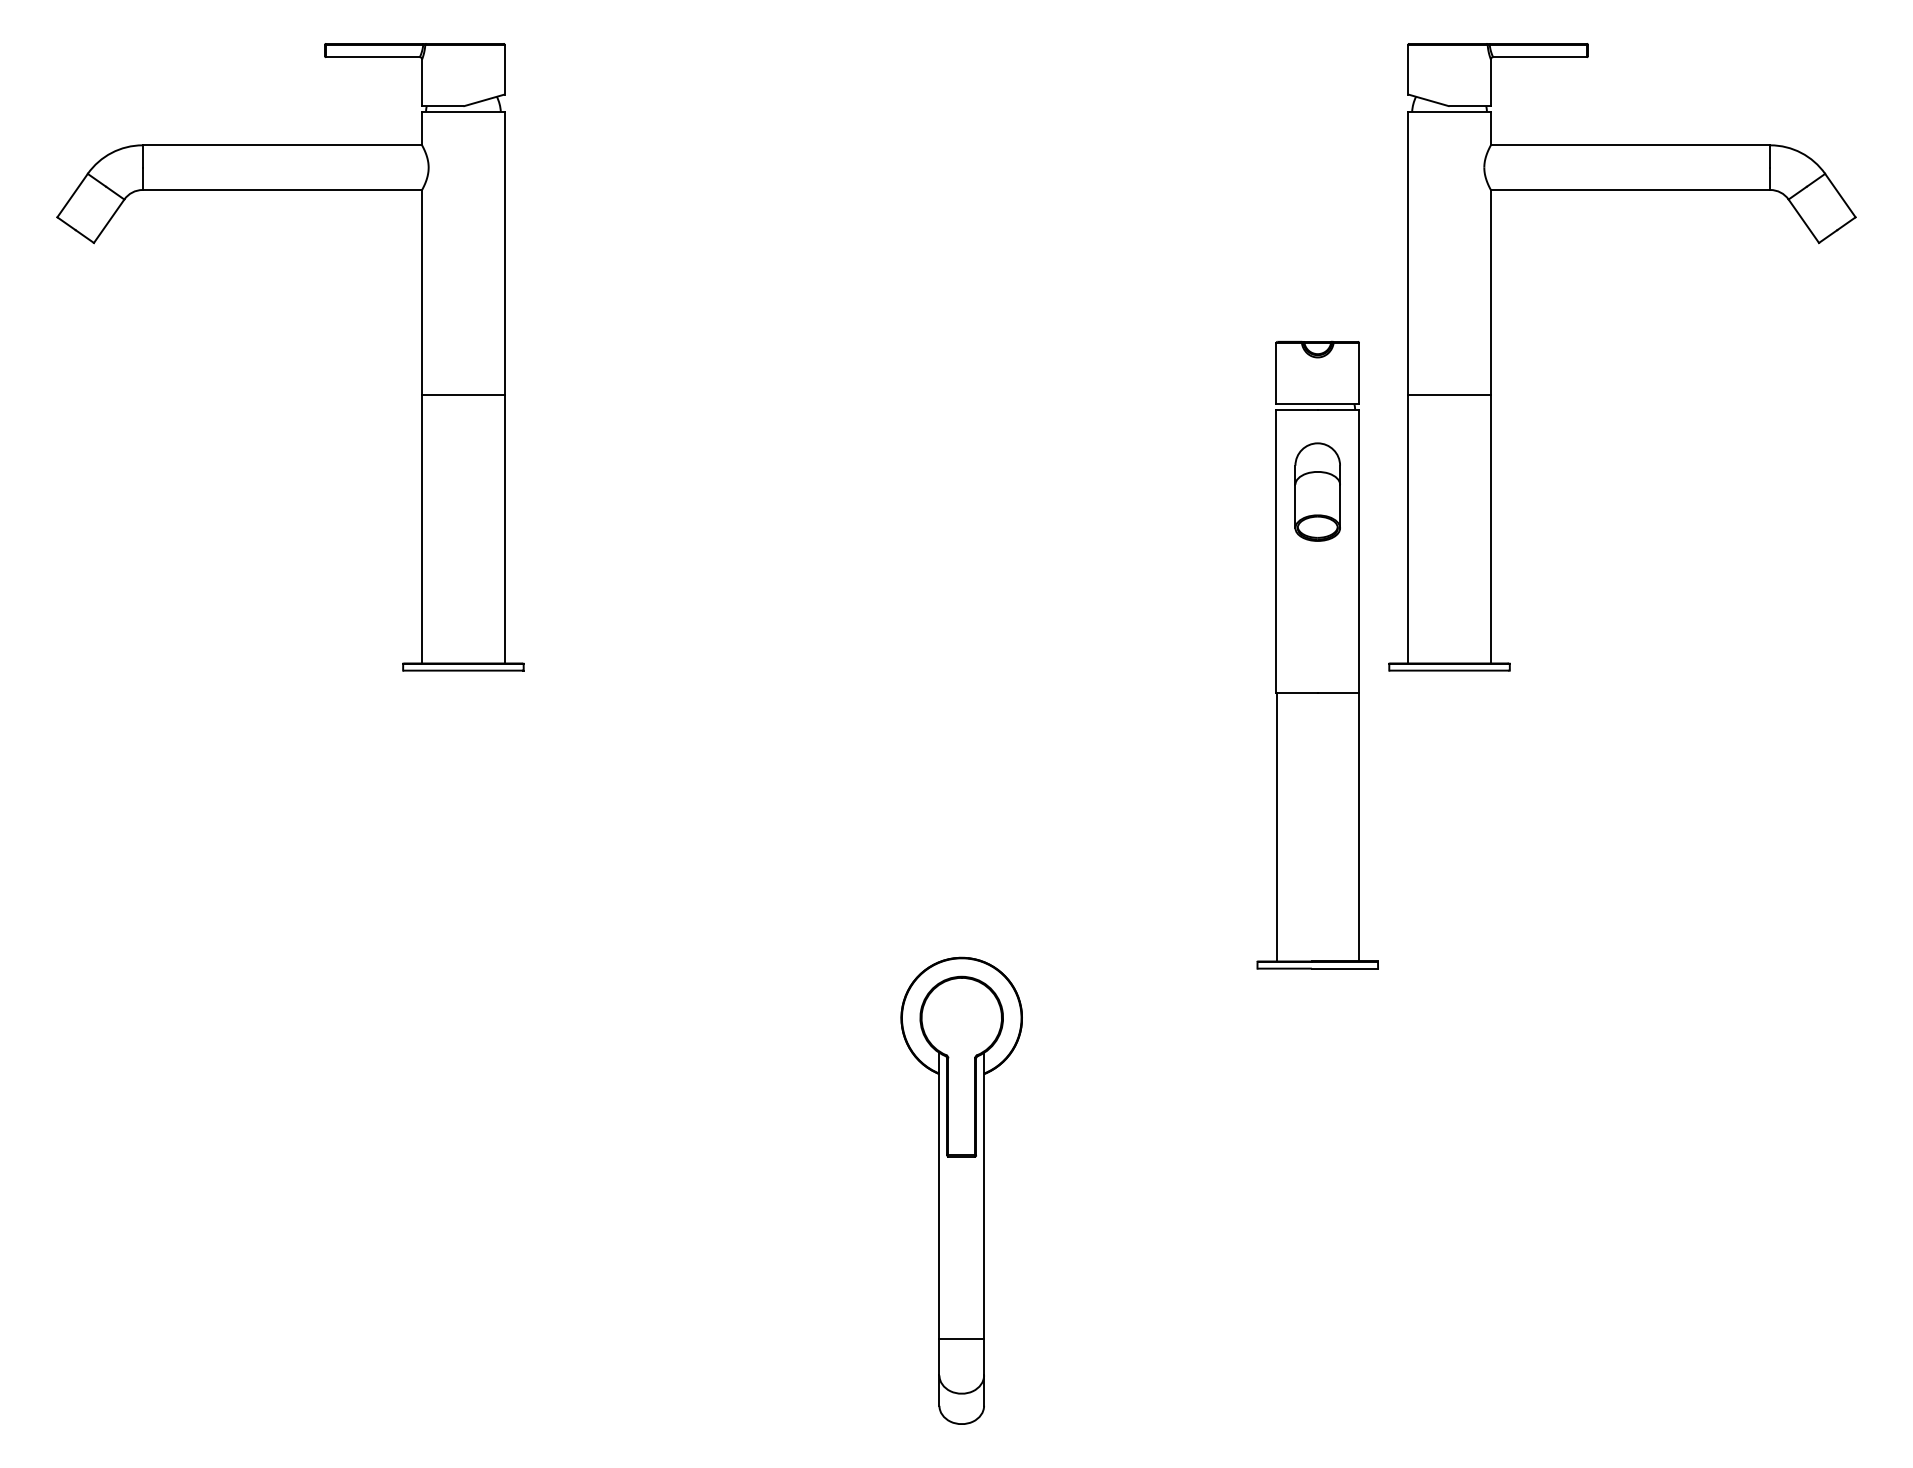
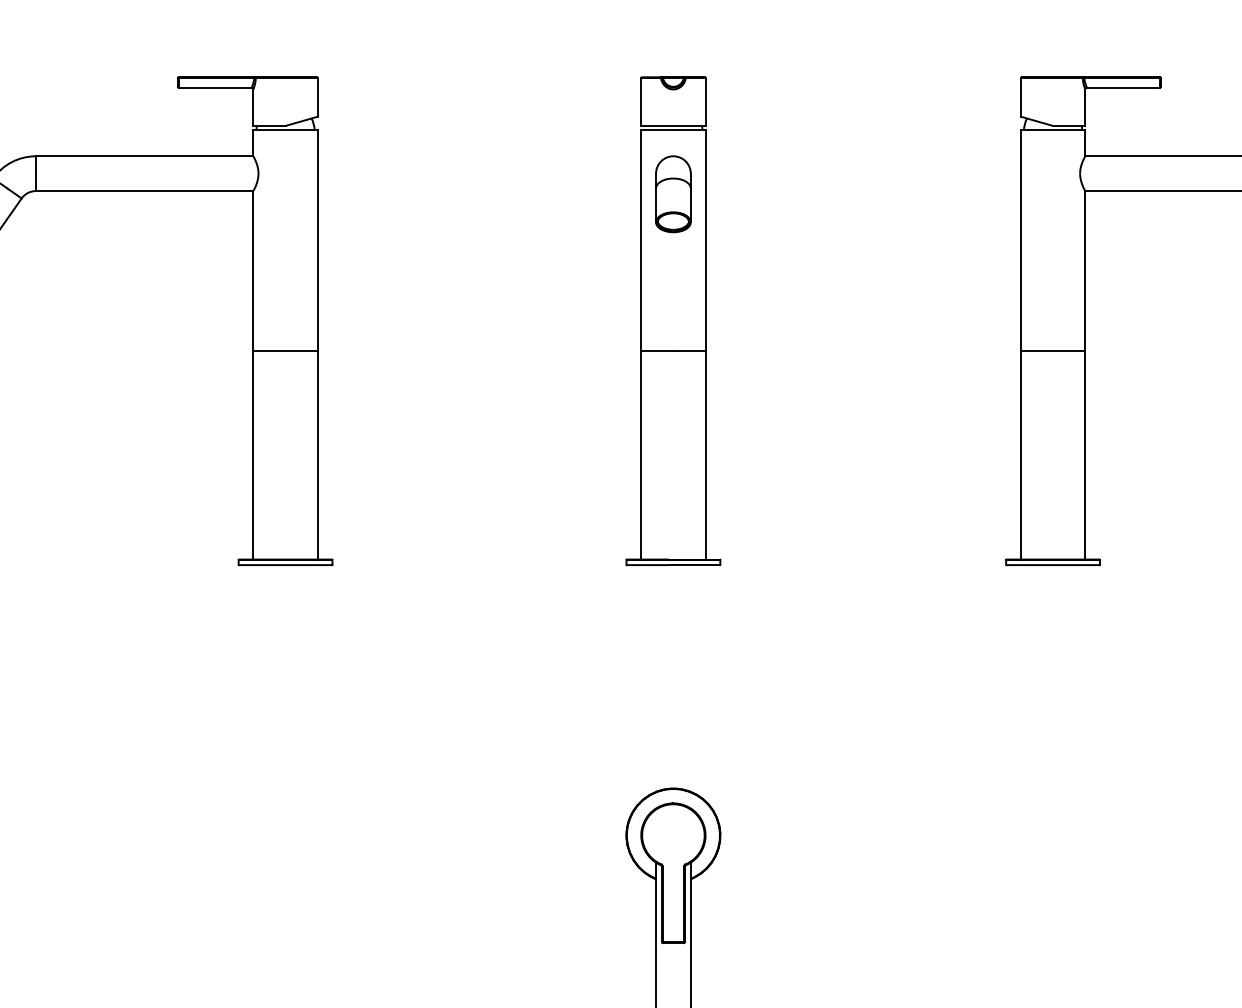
part: (1317, 654) -> (673, 320), moved

